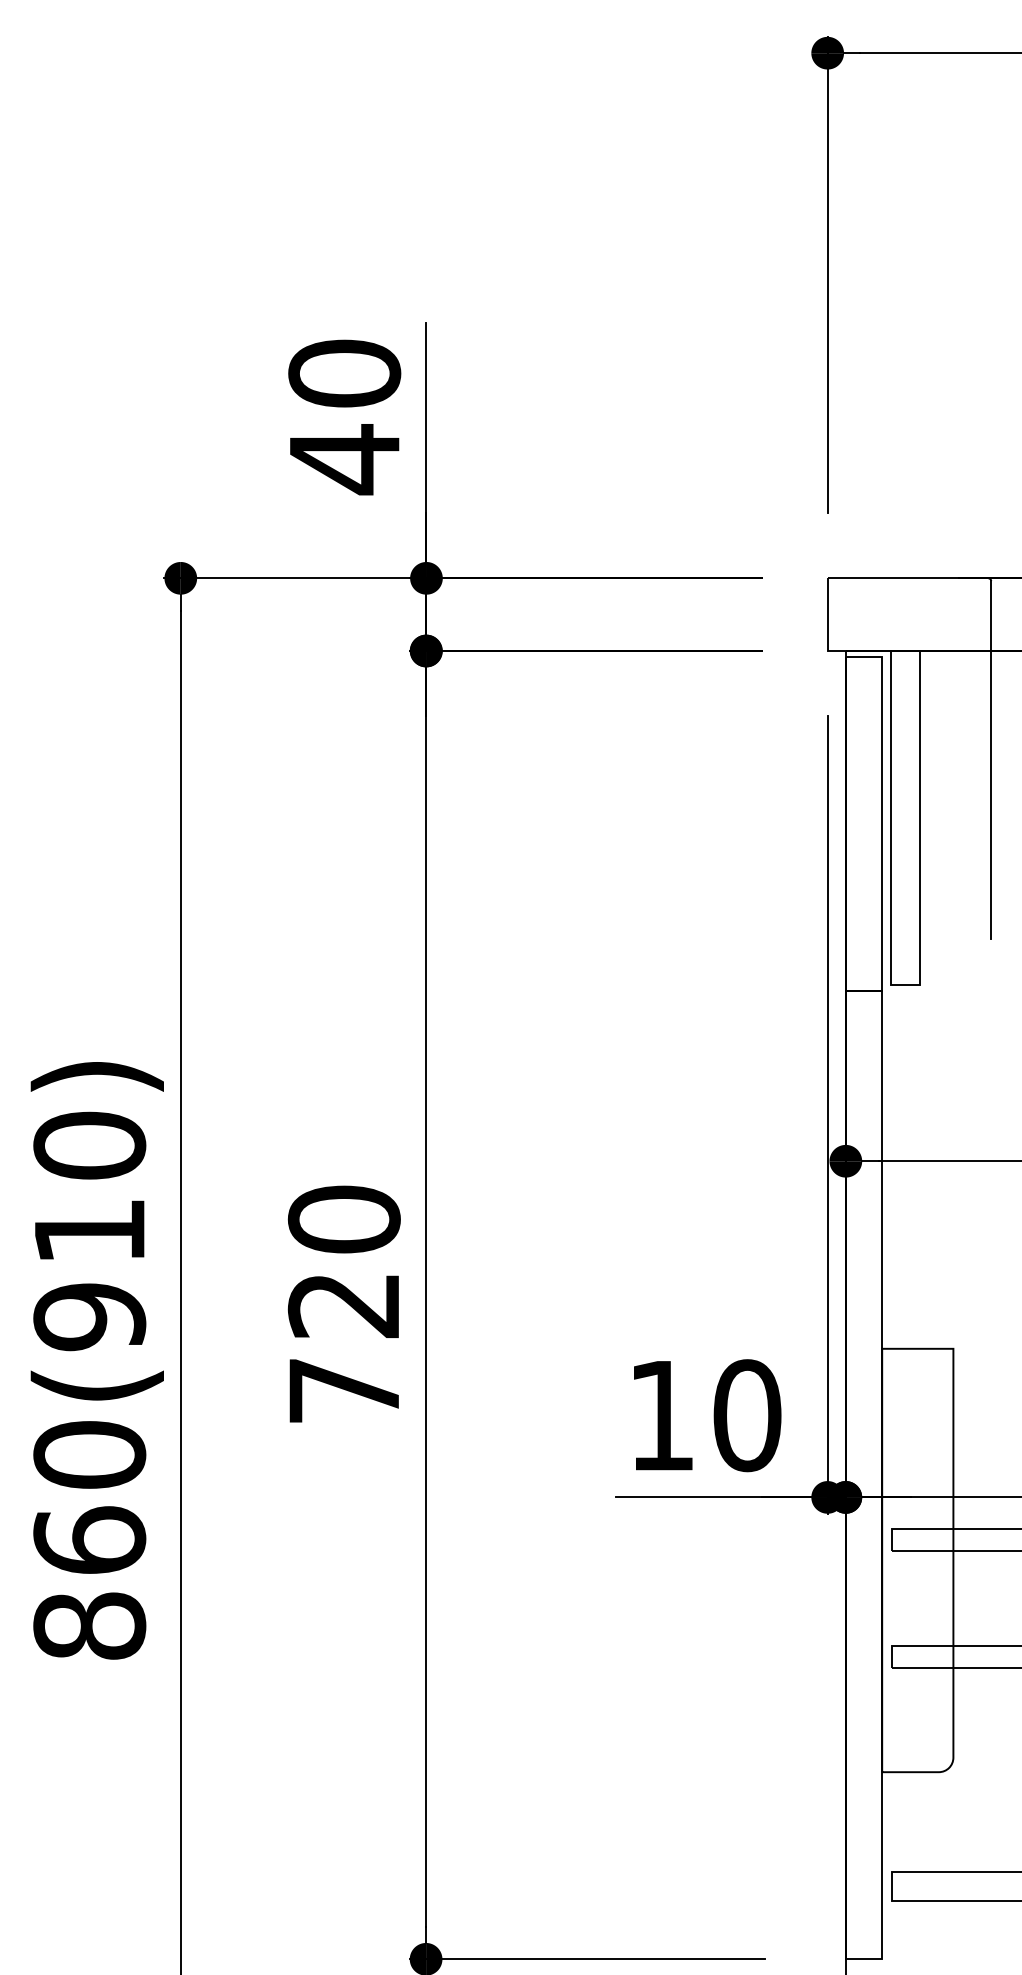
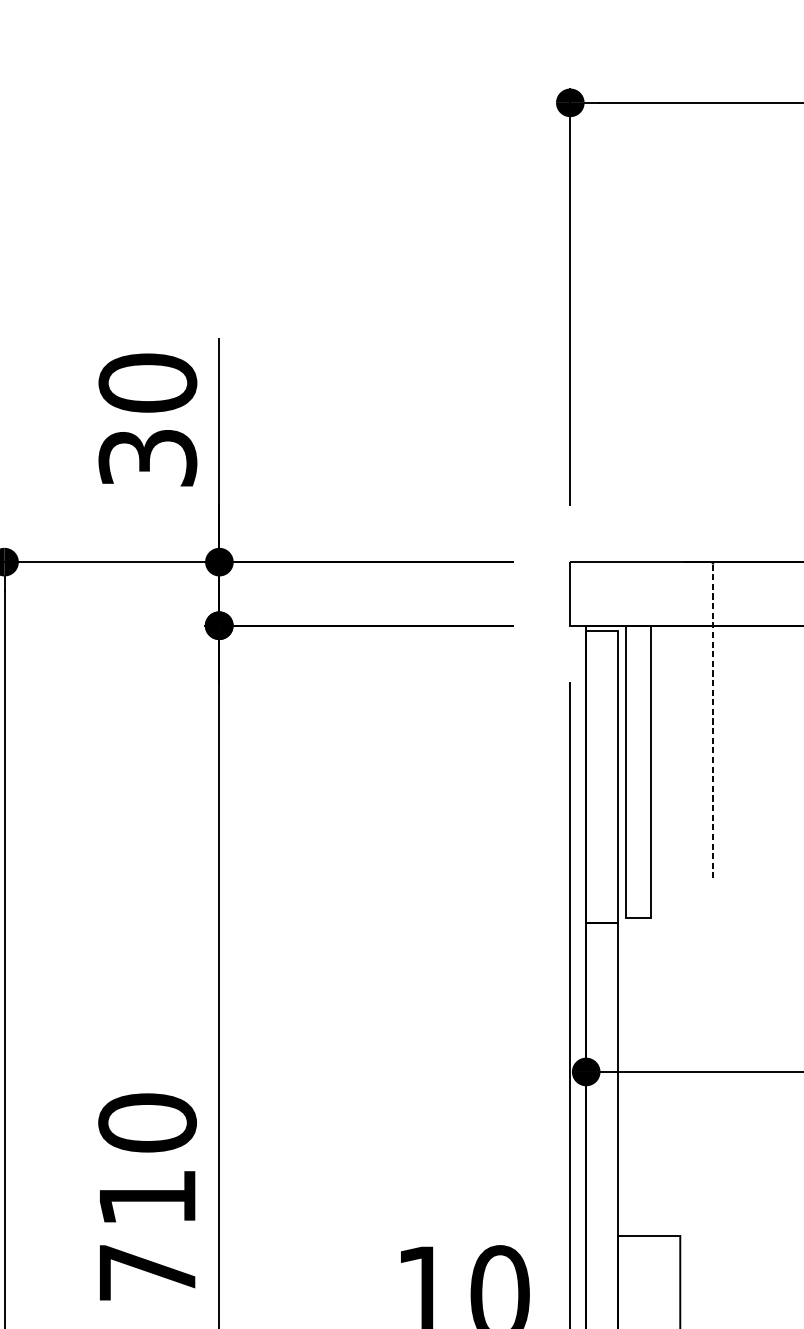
text: (344, 459) -> (147, 458), 40 -> 30
line: (991, 760) -> (713, 721), solid -> dashed
text: (342, 1306) -> (145, 1198), 720 -> 710

